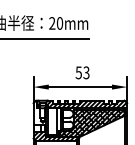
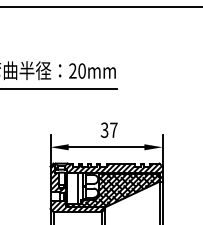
text: (82, 72) -> (109, 129), 53 -> 37
hatch: (39, 113) -> (57, 178), added

